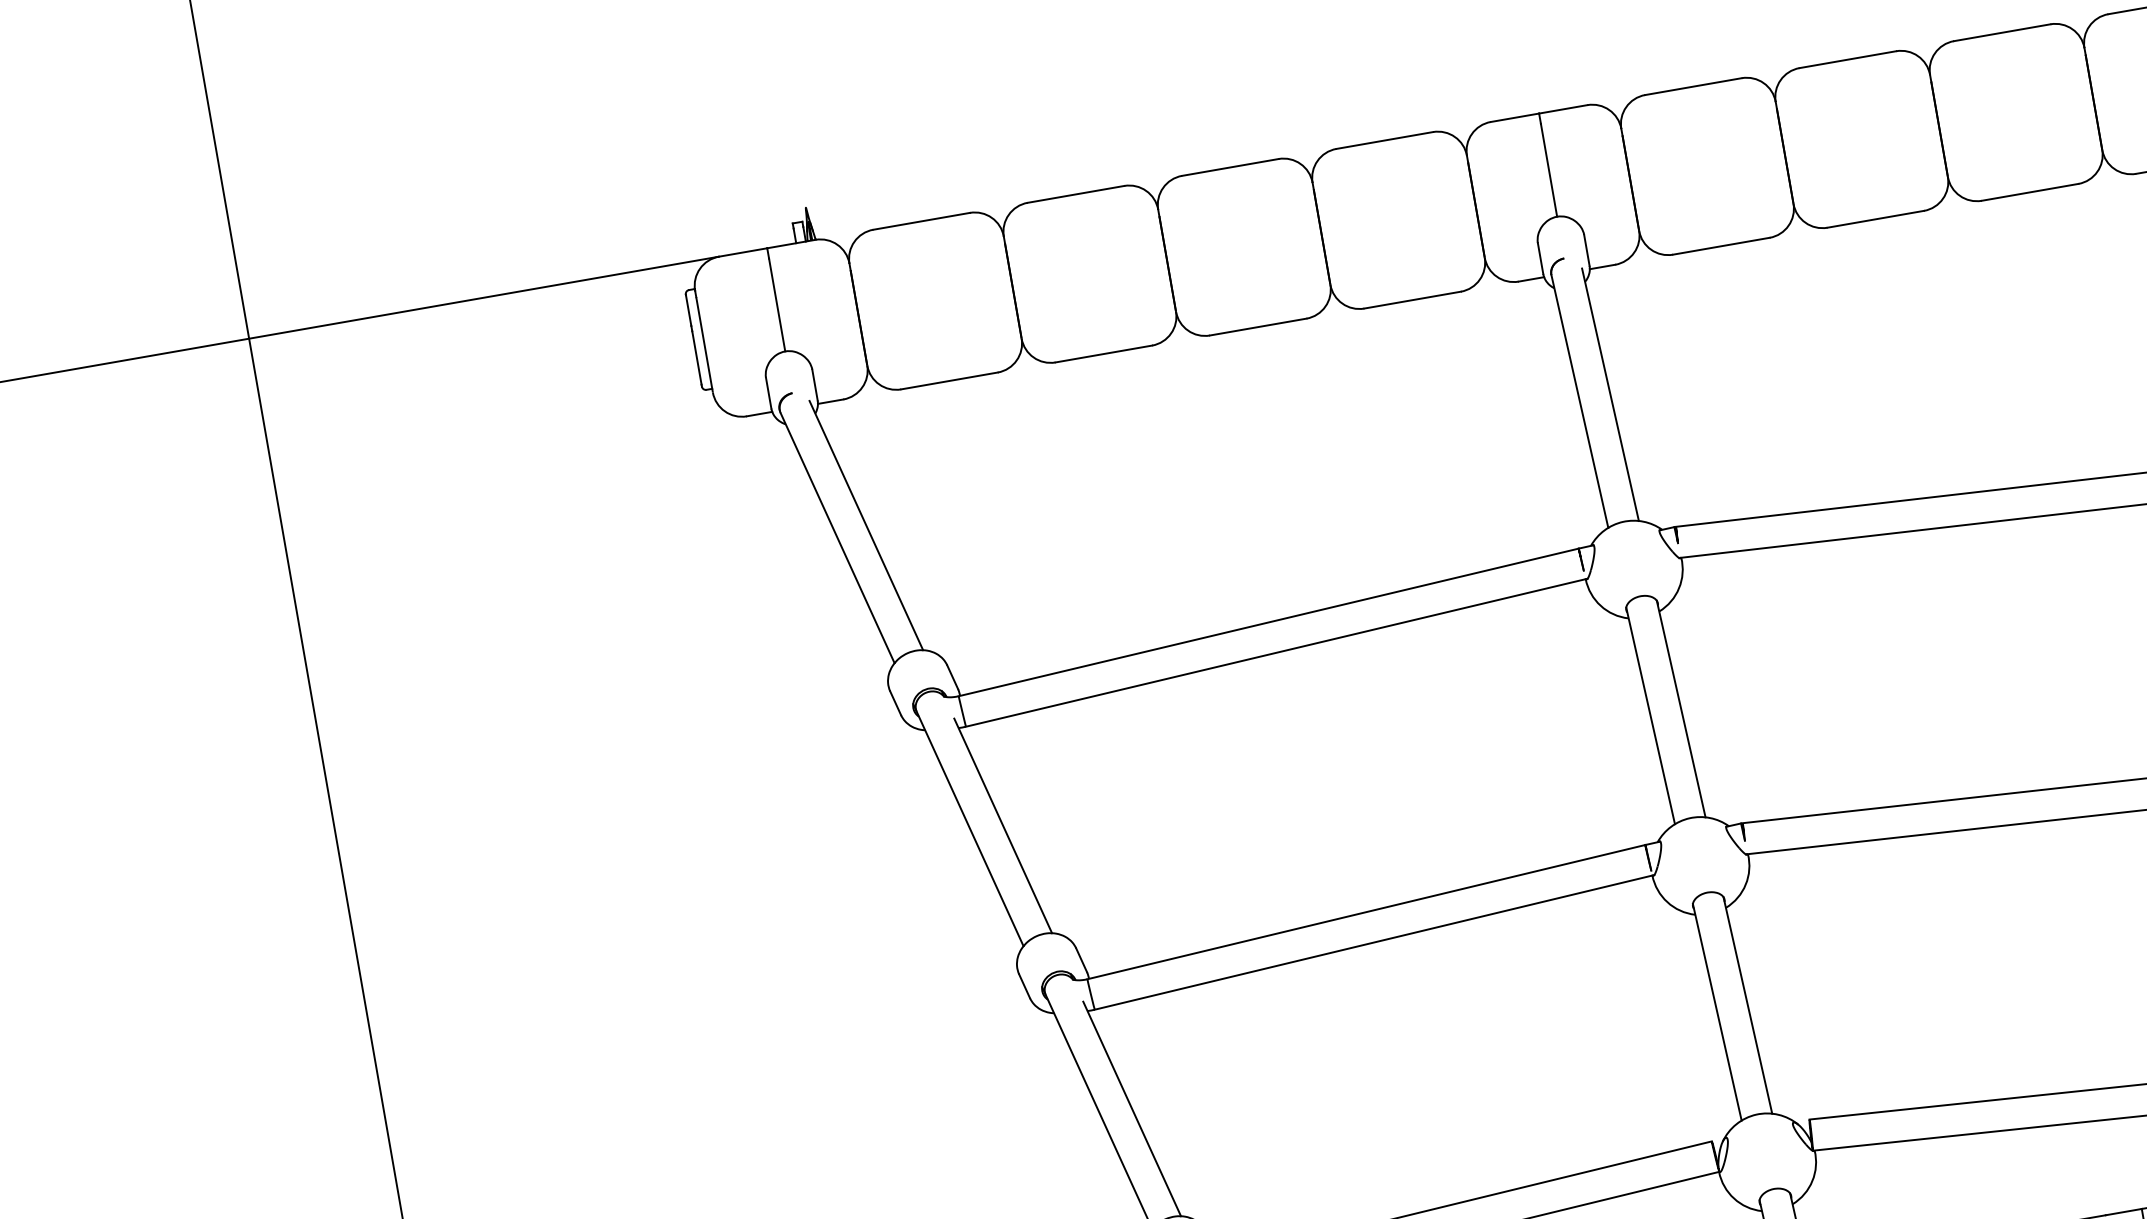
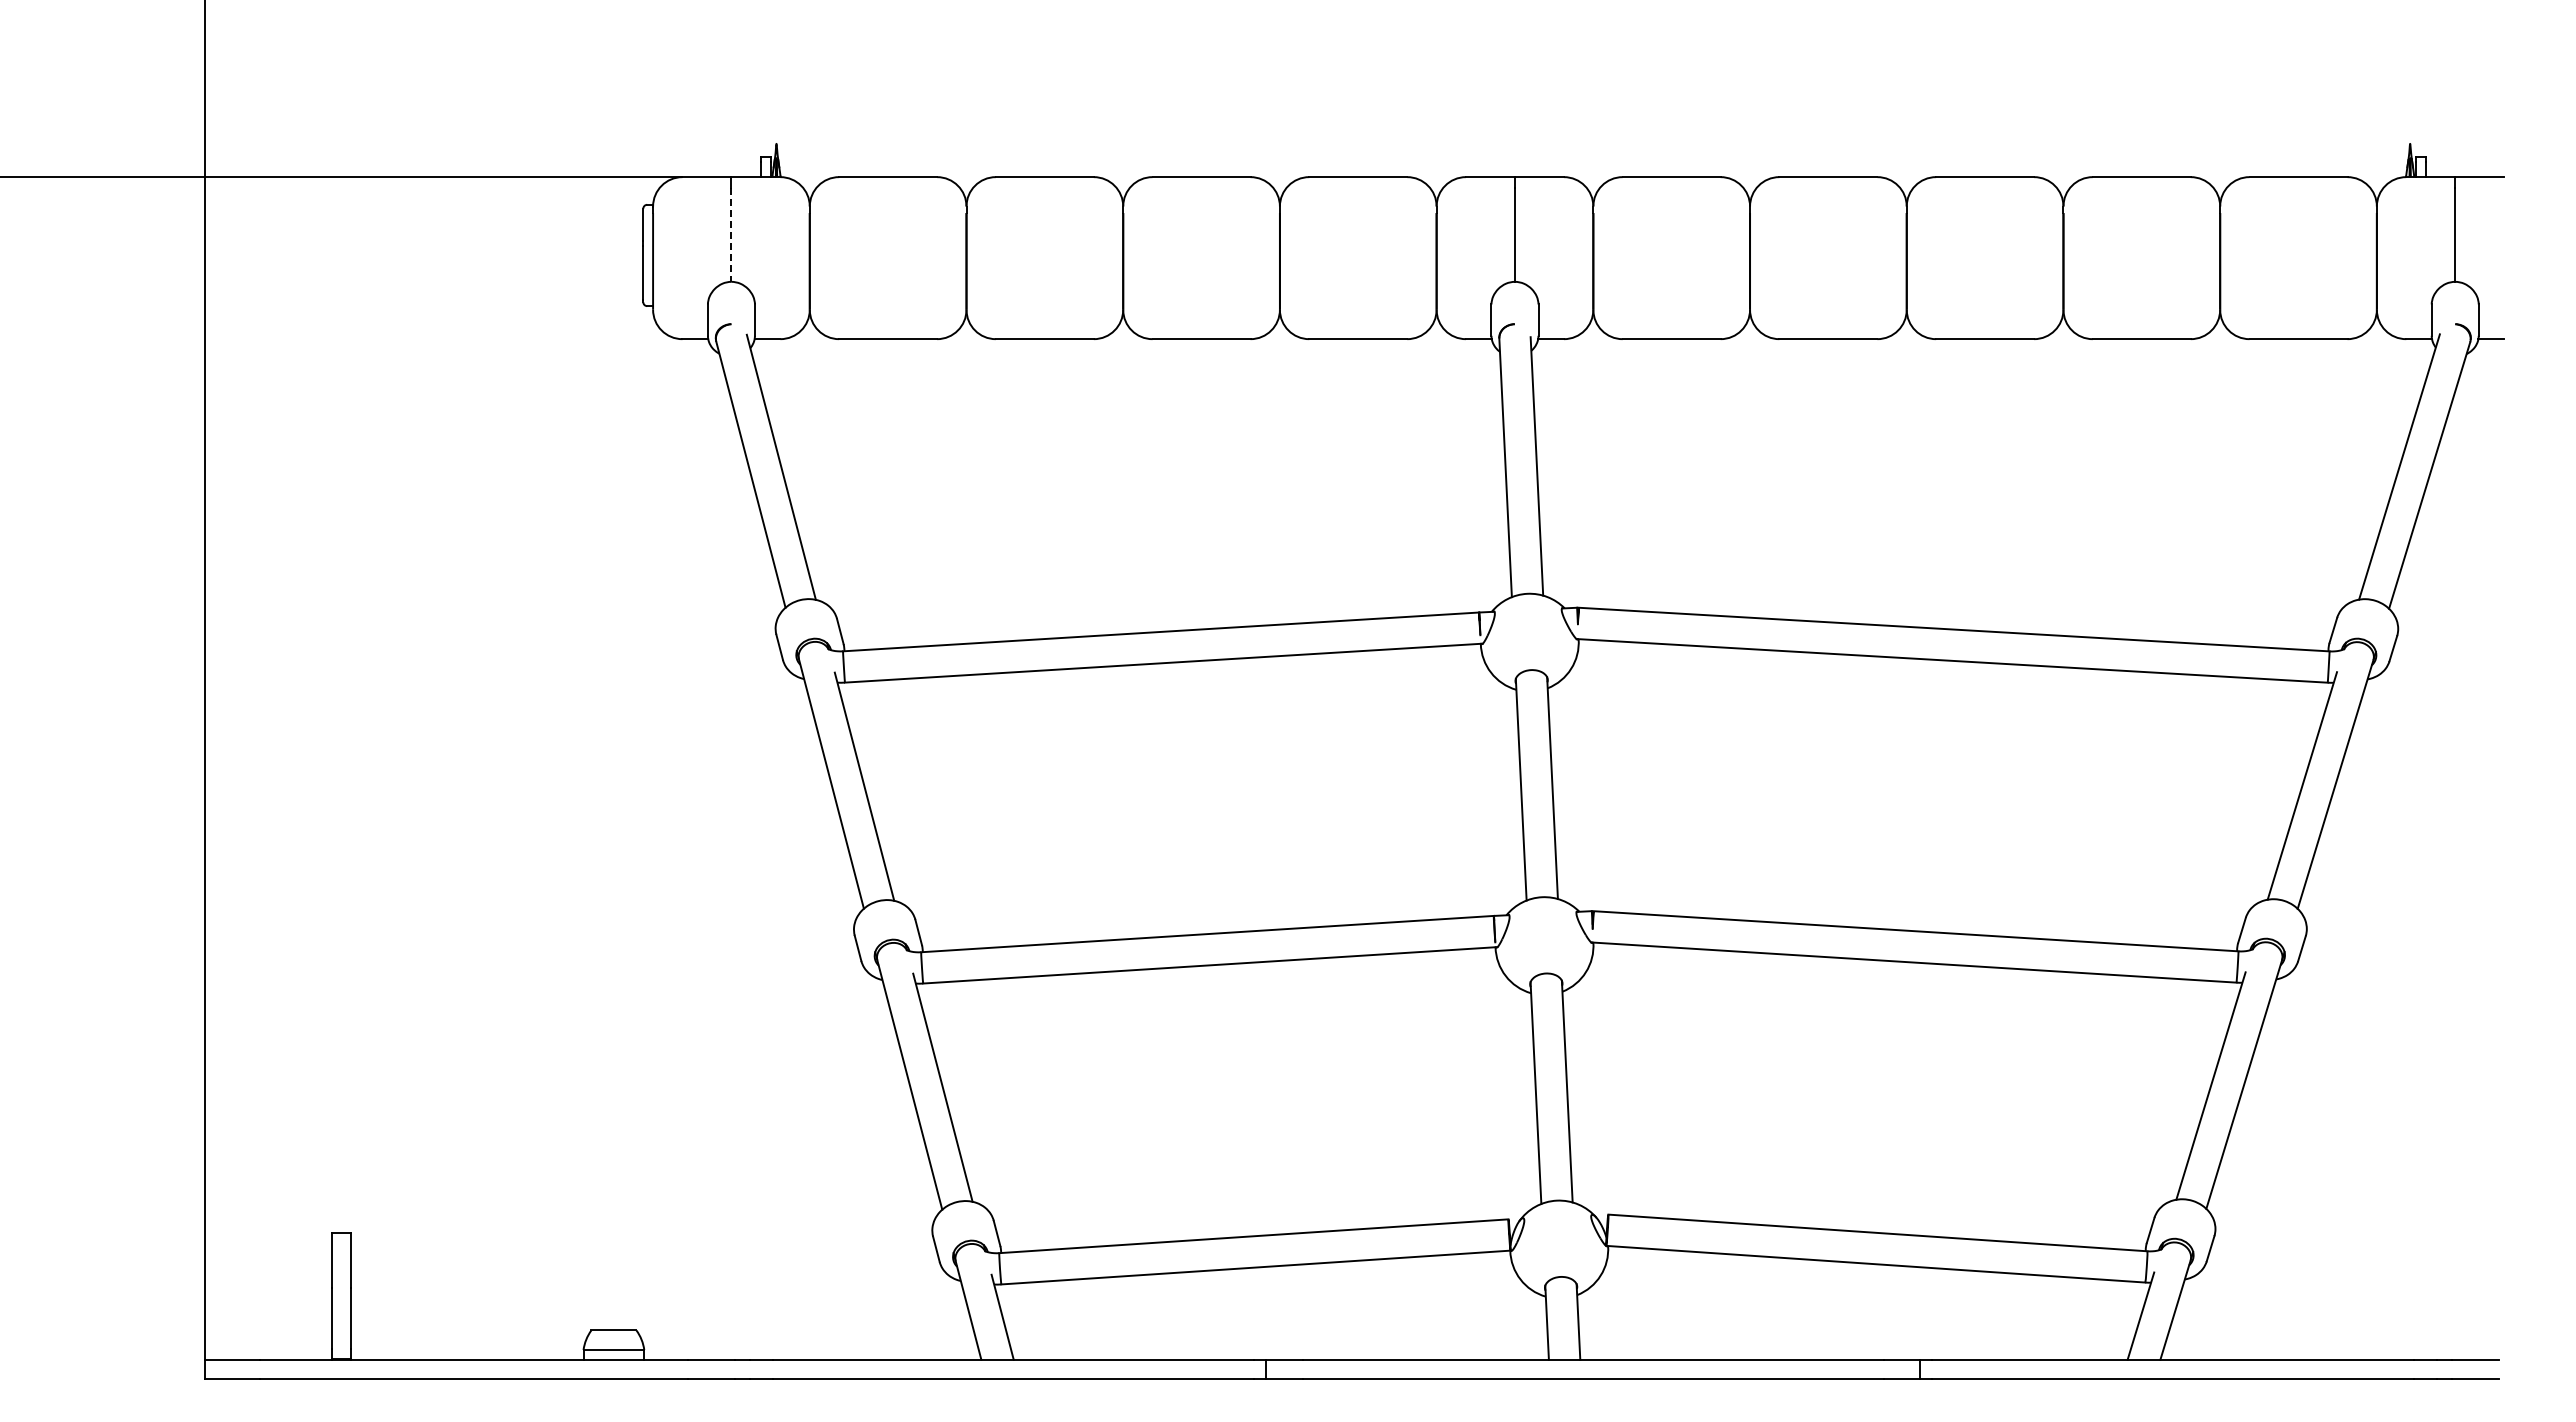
line: (777, 305) -> (731, 235), solid -> dashed

